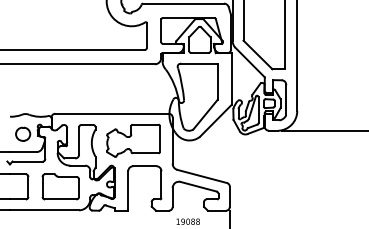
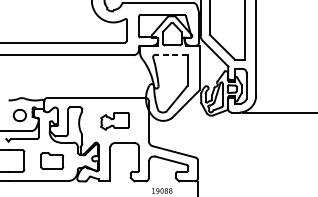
line: (199, 63) -> (171, 54), solid -> dashed
part: (133, 140) -> (115, 120), size x0.6
part: (60, 186) -> (52, 160), size x0.7

